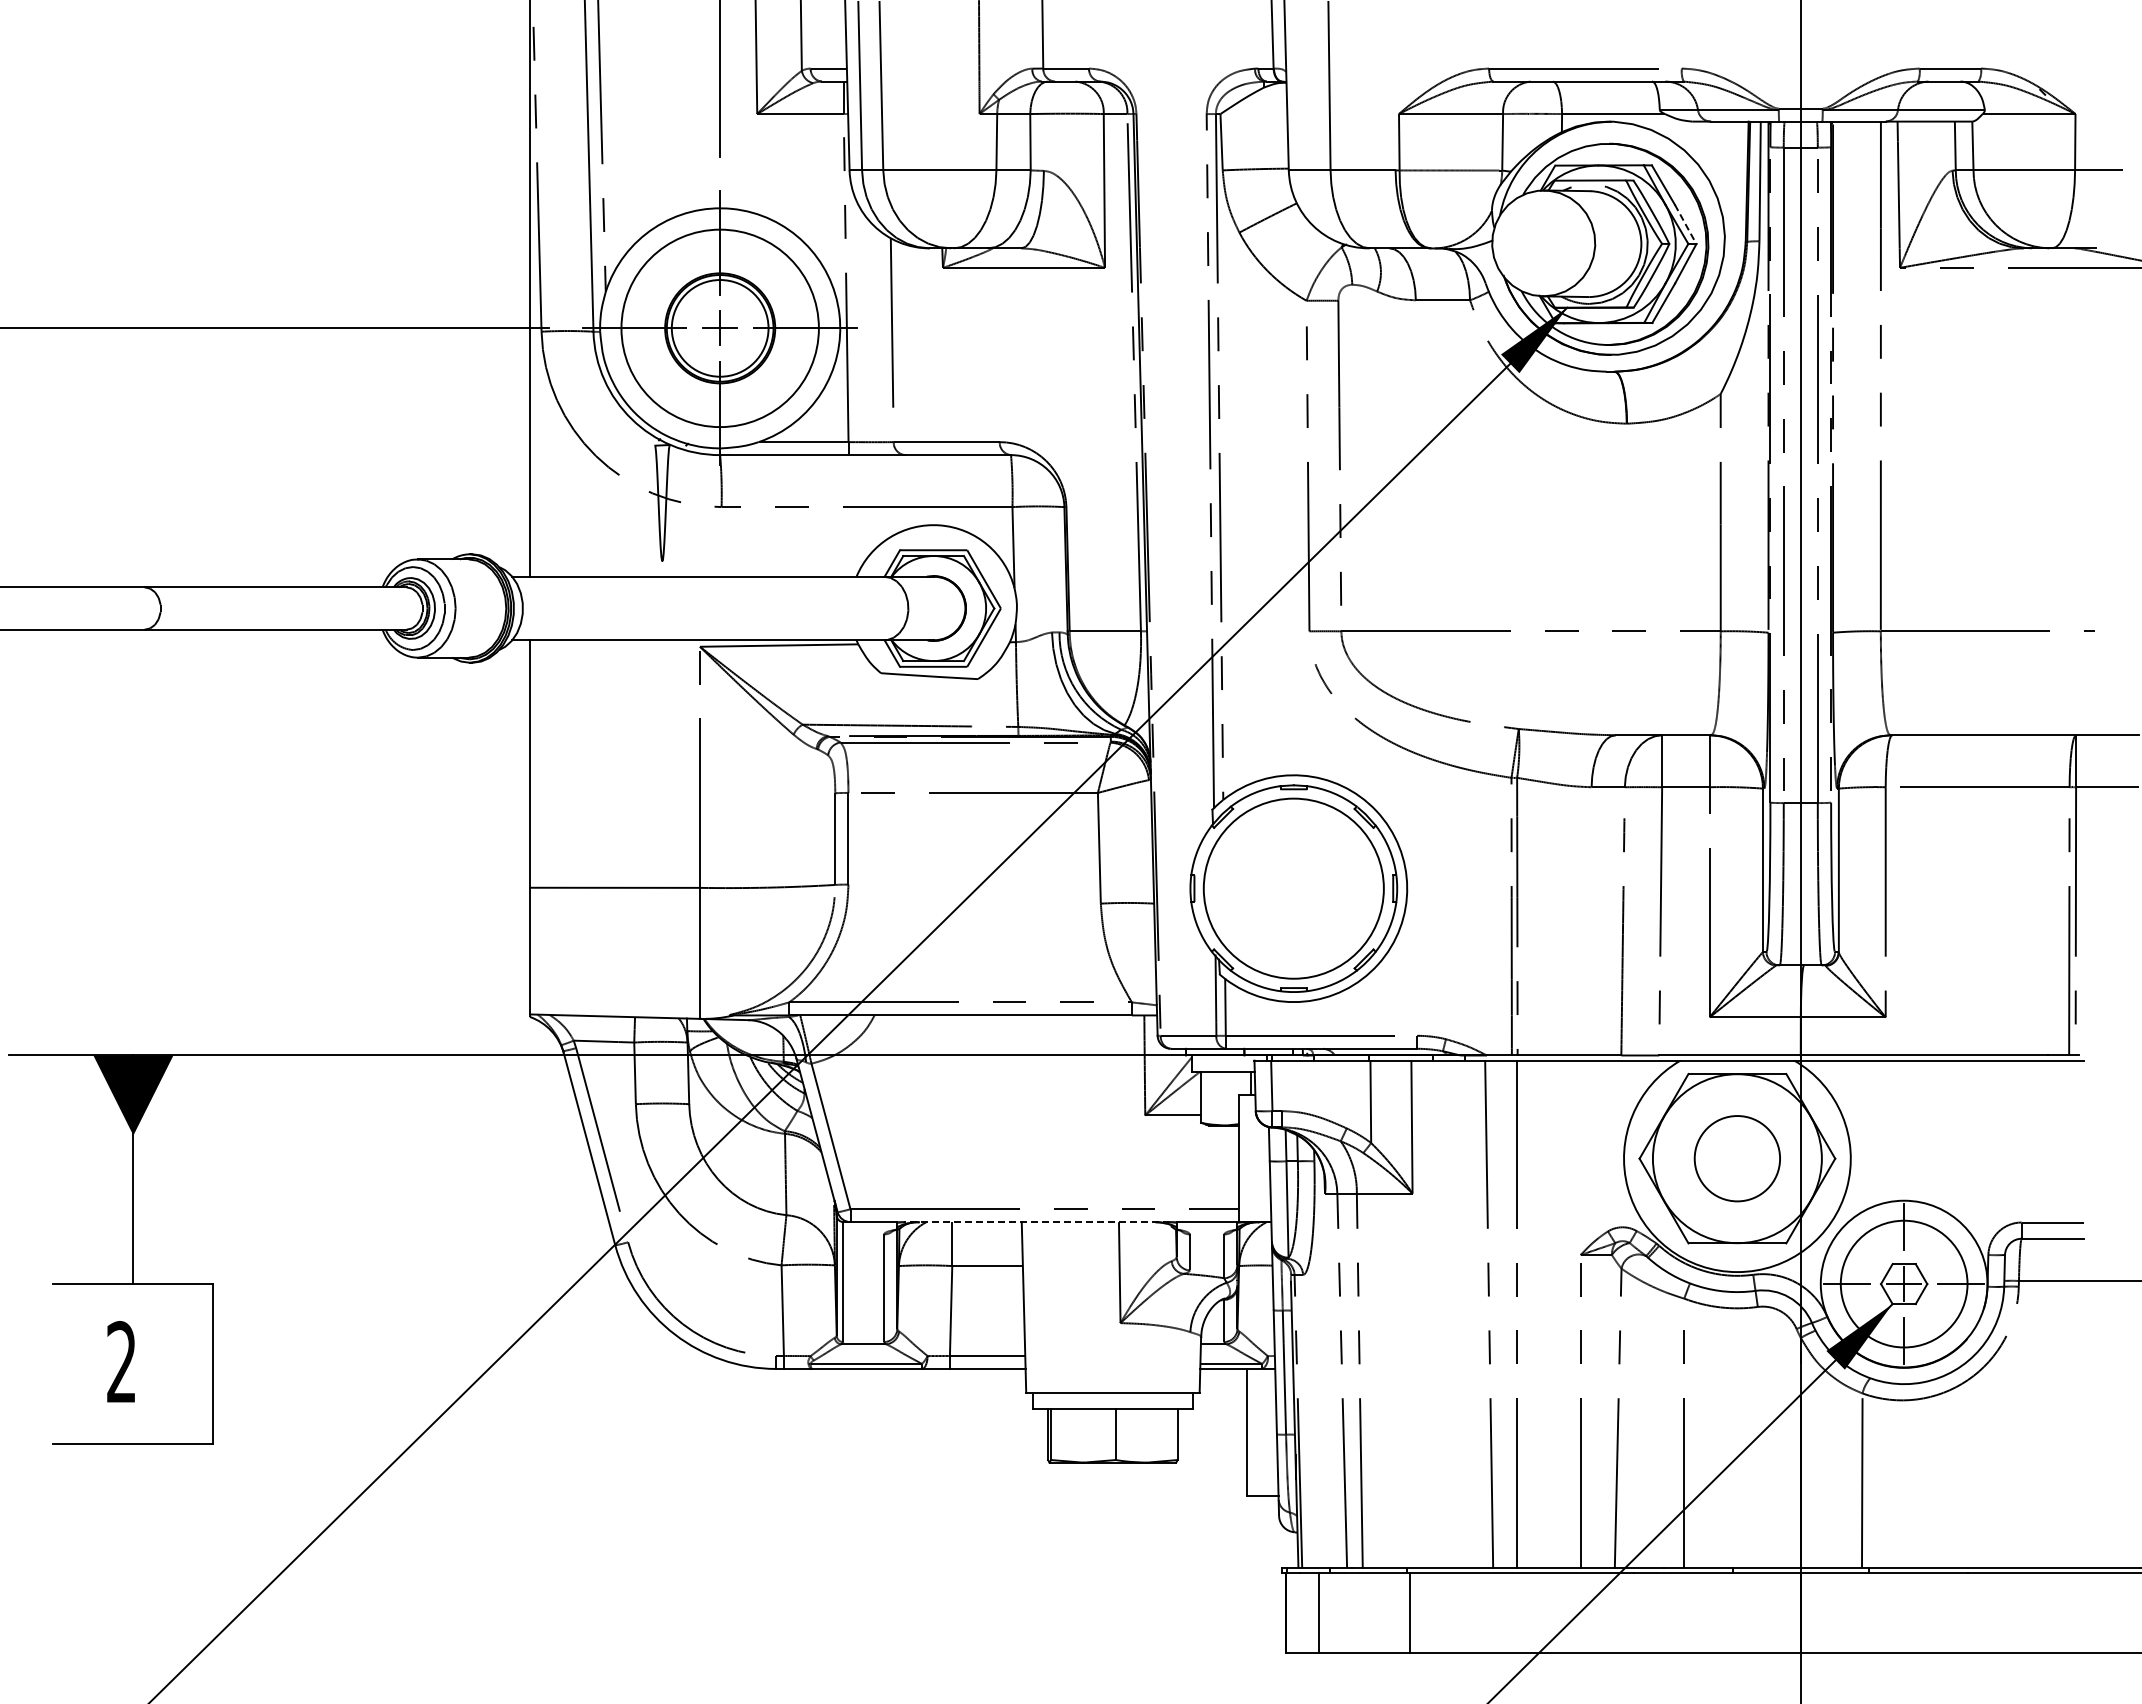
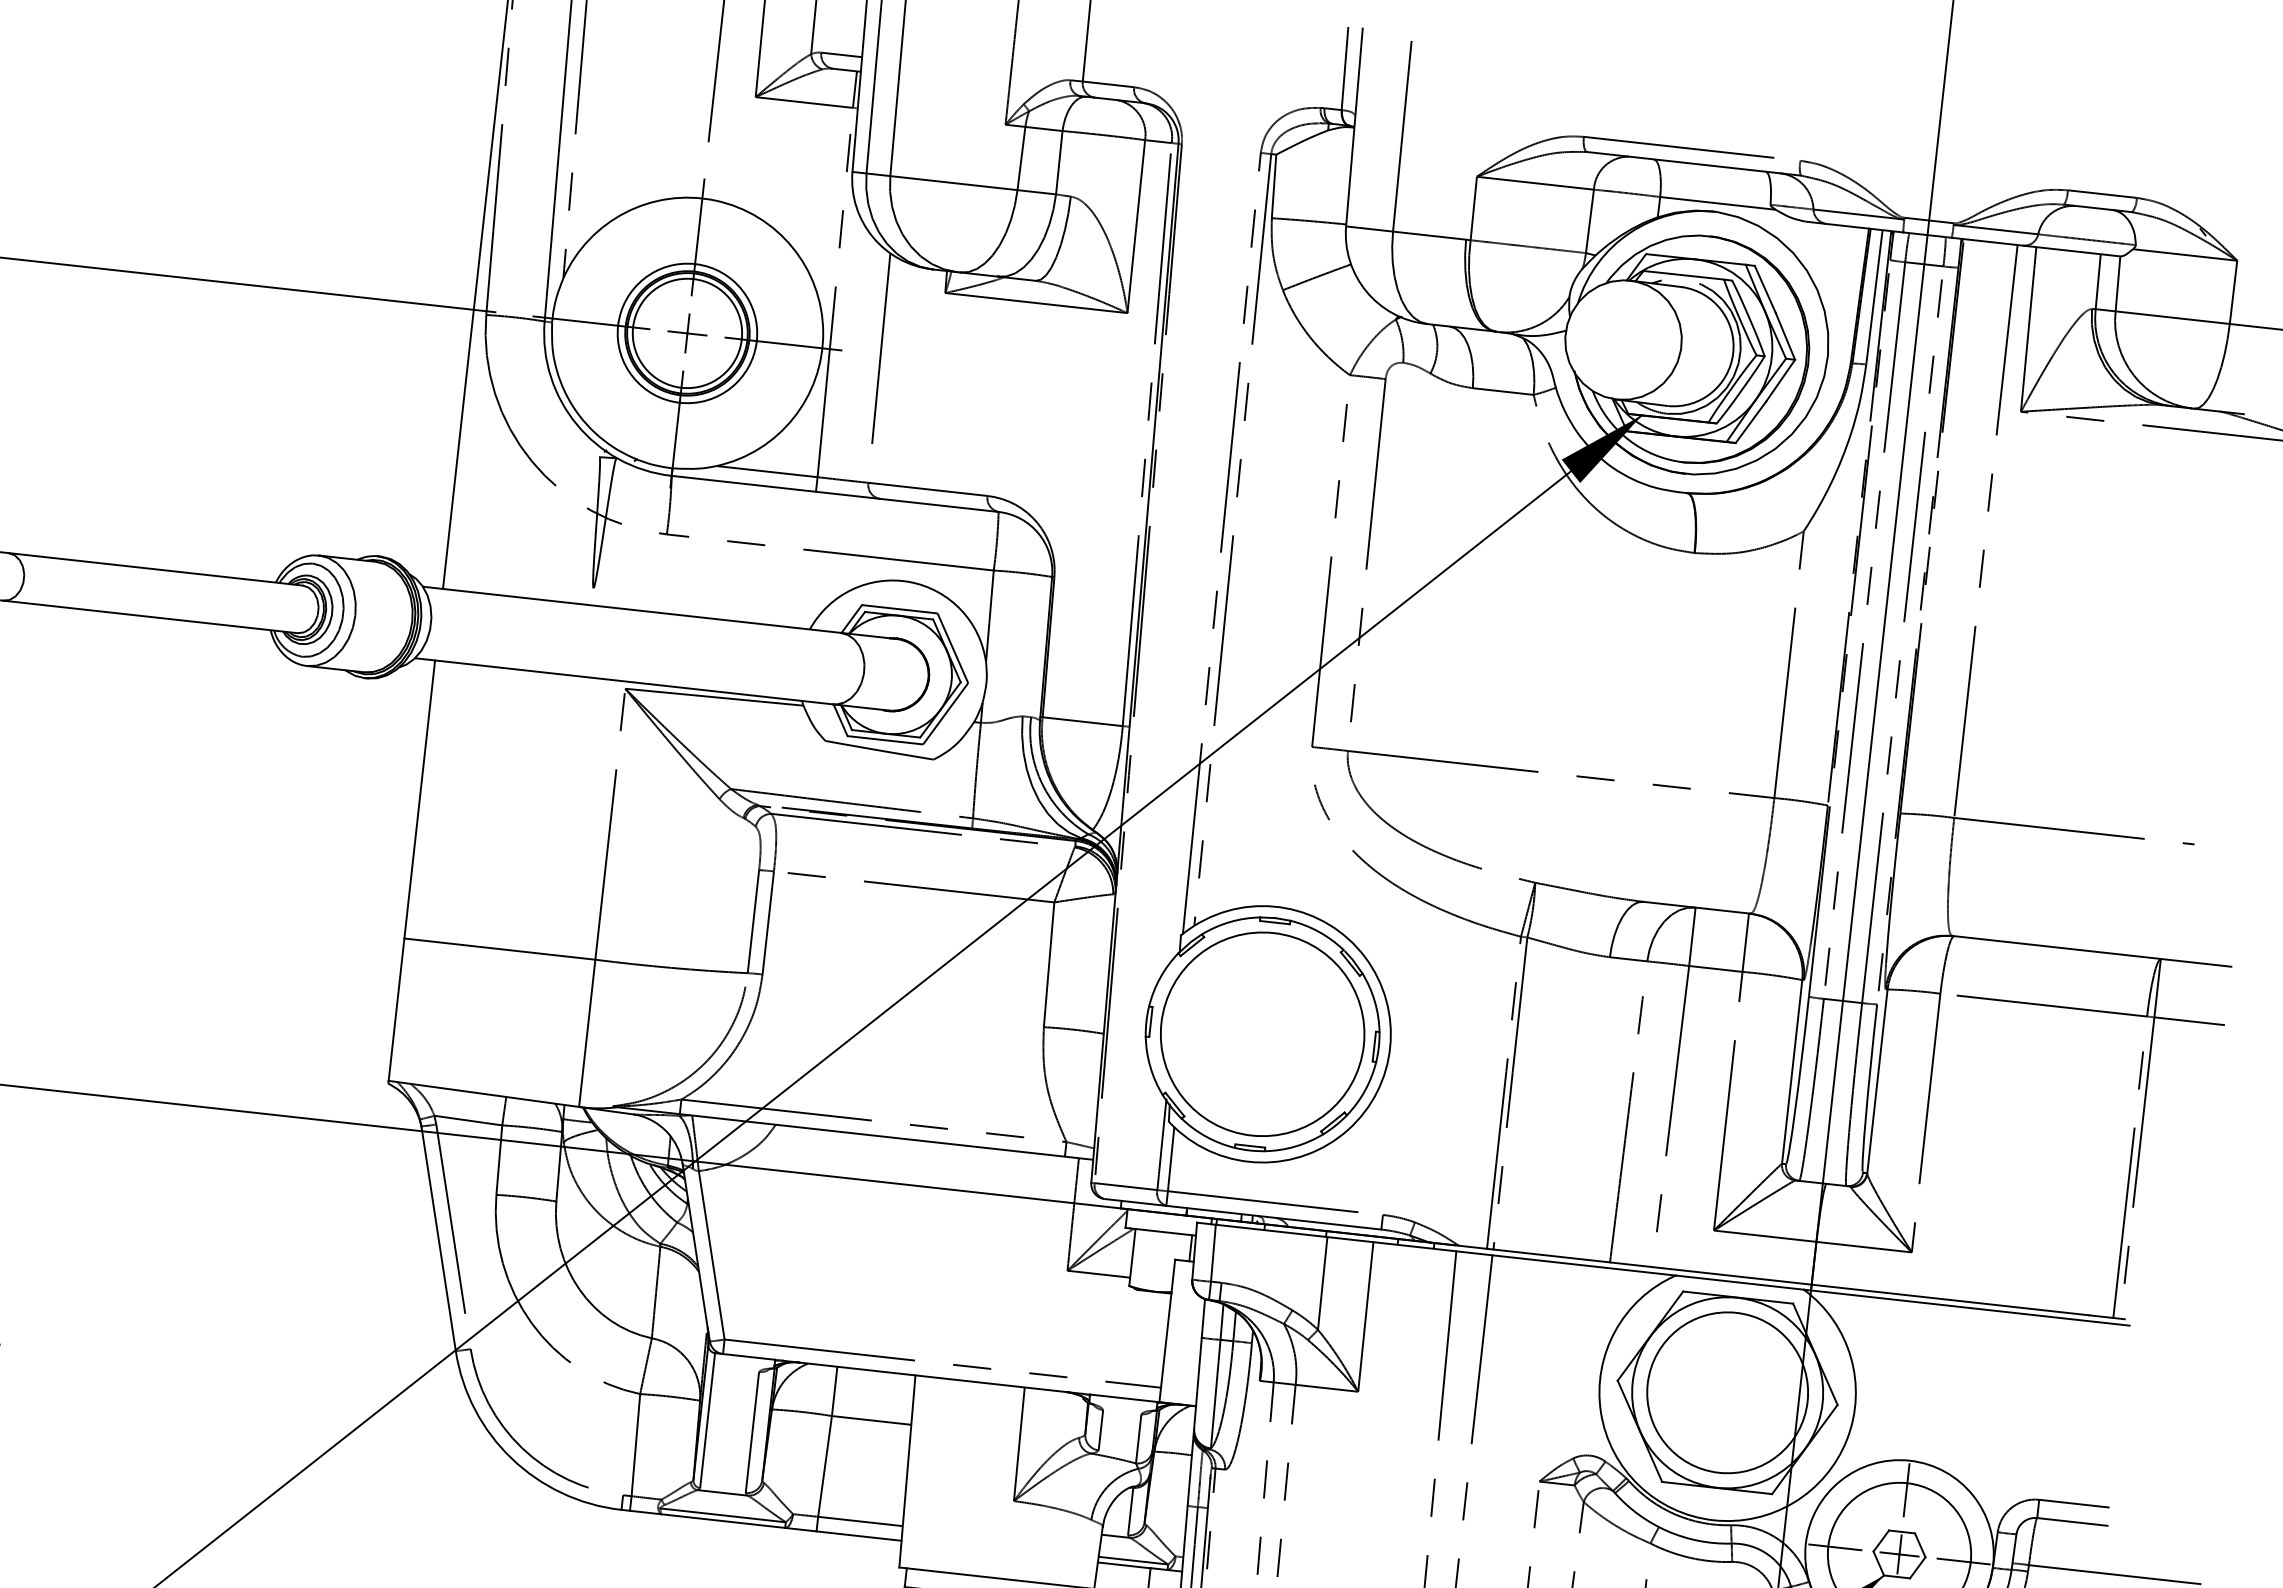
line: (1685, 224) -> (1785, 336), dashed -> solid
circle: (719, 328) -> (686, 333), size x0.62
circle: (1737, 1158) -> (1727, 1392), size x1.67
line: (1037, 1222) -> (933, 1377), dashed -> solid

